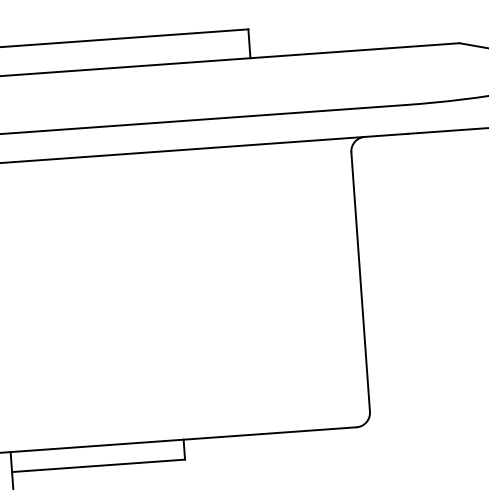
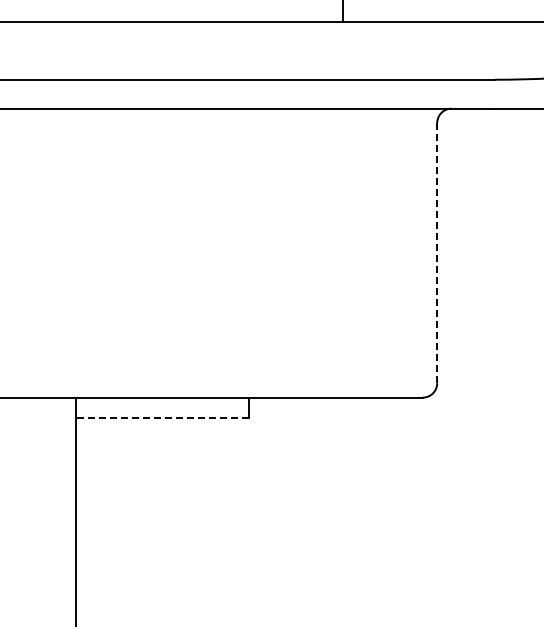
line: (360, 281) -> (437, 252), solid -> dashed
line: (98, 465) -> (162, 417), solid -> dashed

